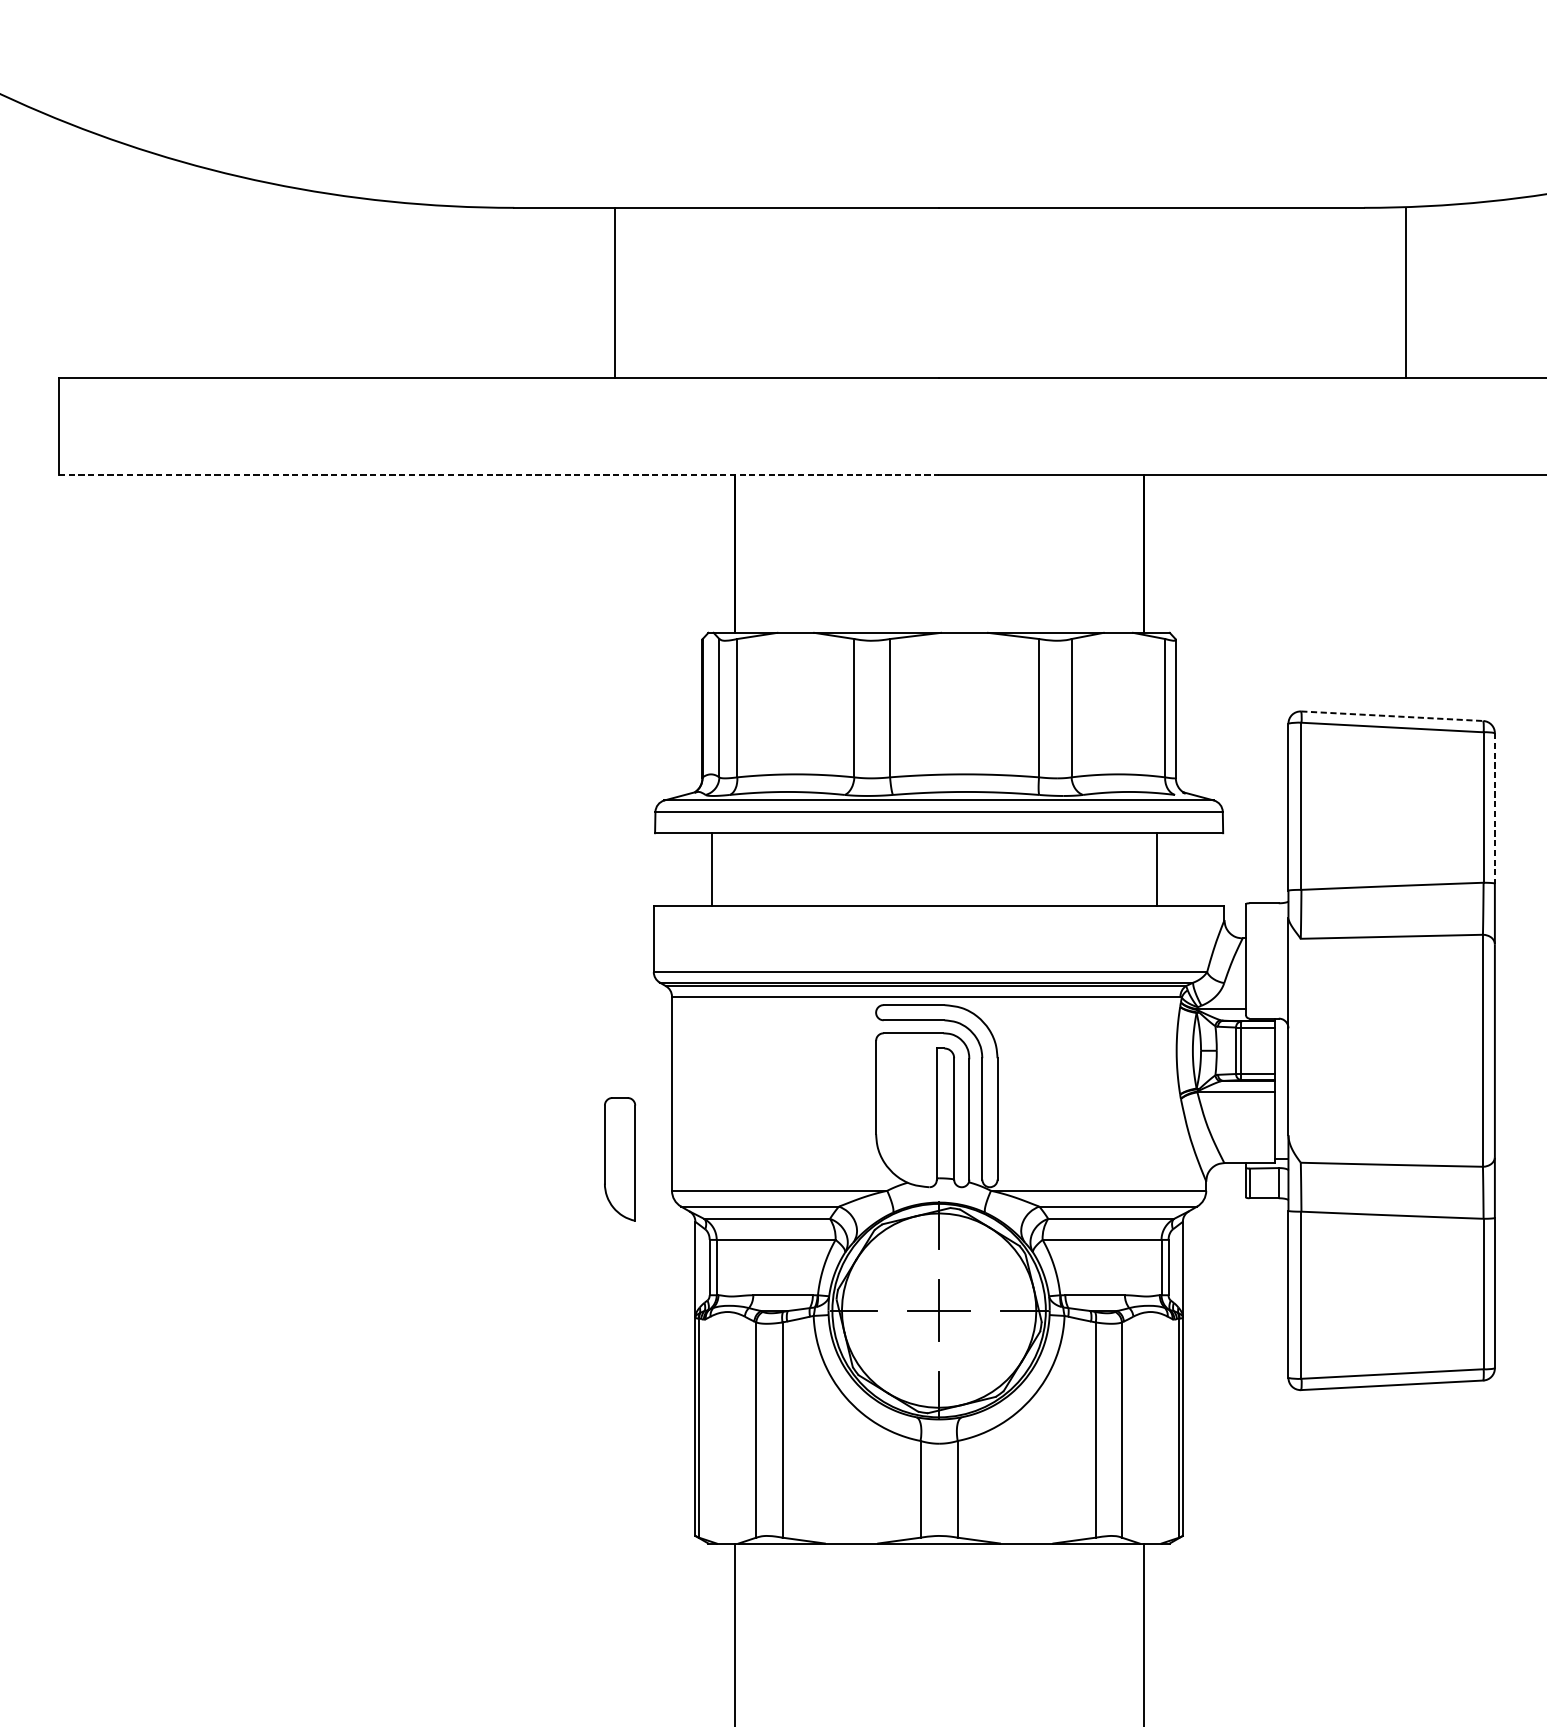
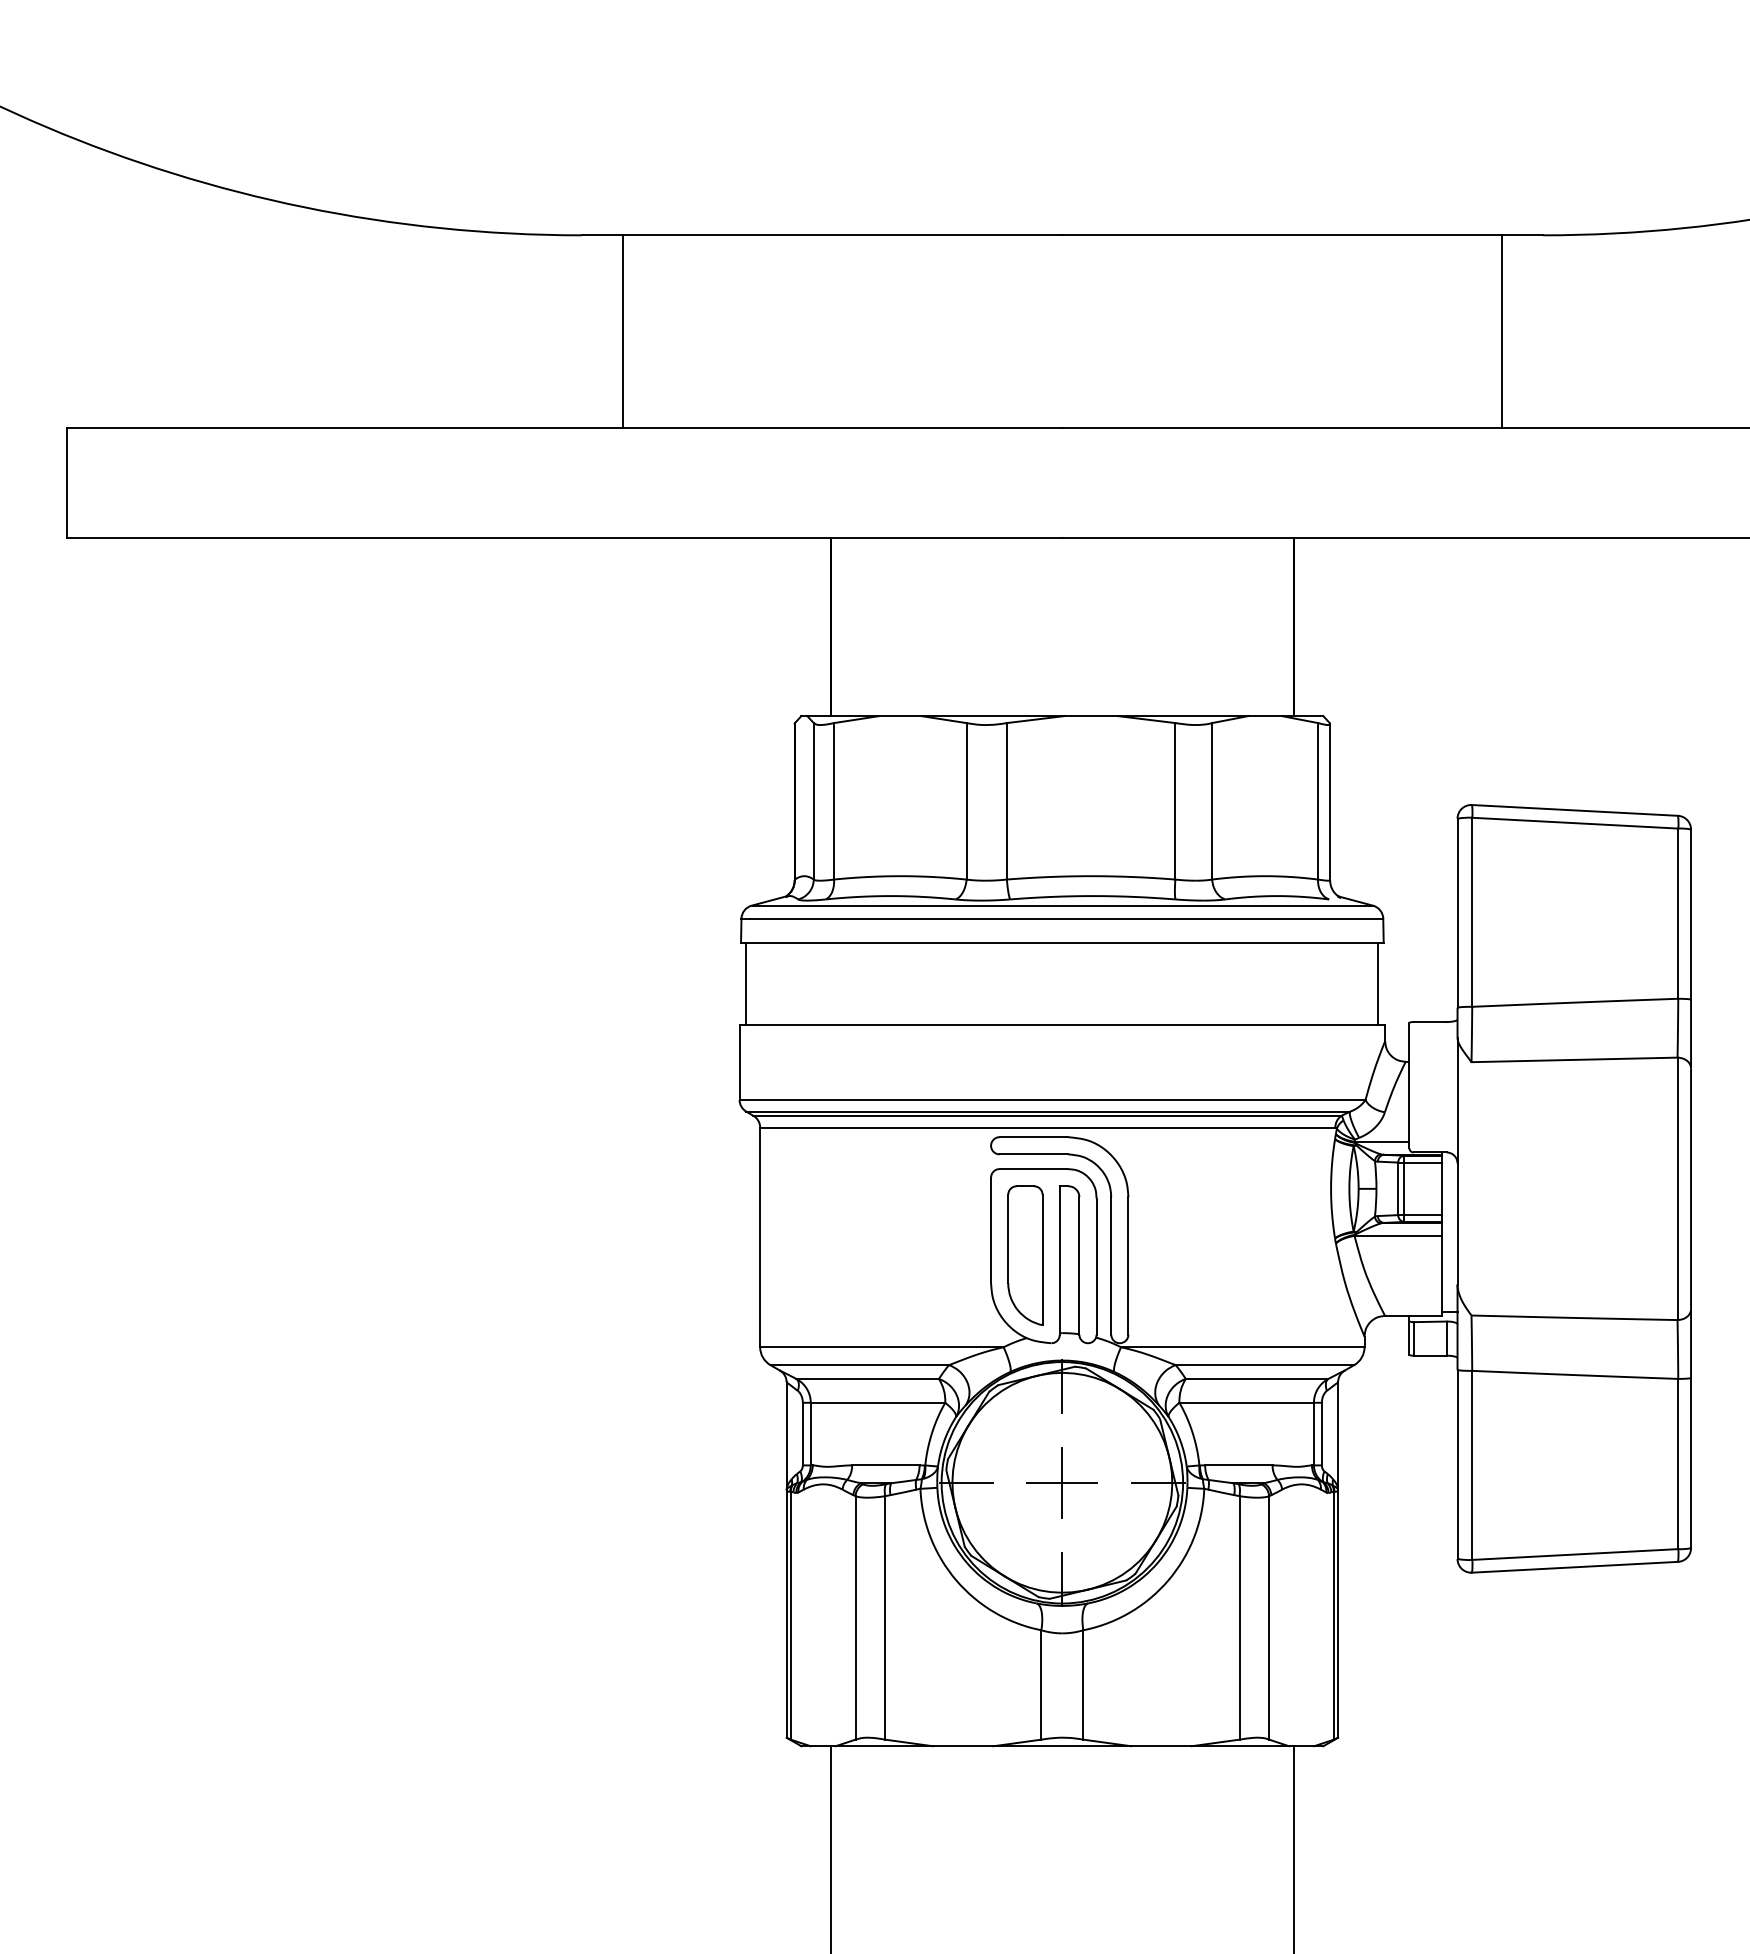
line: (614, 292) -> (622, 331), moved
line: (1405, 292) -> (1501, 331), moved
line: (499, 474) -> (564, 537), dashed -> solid
line: (1392, 716) -> (1575, 810), dashed -> solid
line: (1495, 809) -> (1691, 915), dashed -> solid
line: (712, 869) -> (746, 983), moved
line: (1156, 869) -> (1378, 983), moved
part: (620, 1159) -> (1025, 1255), moved

